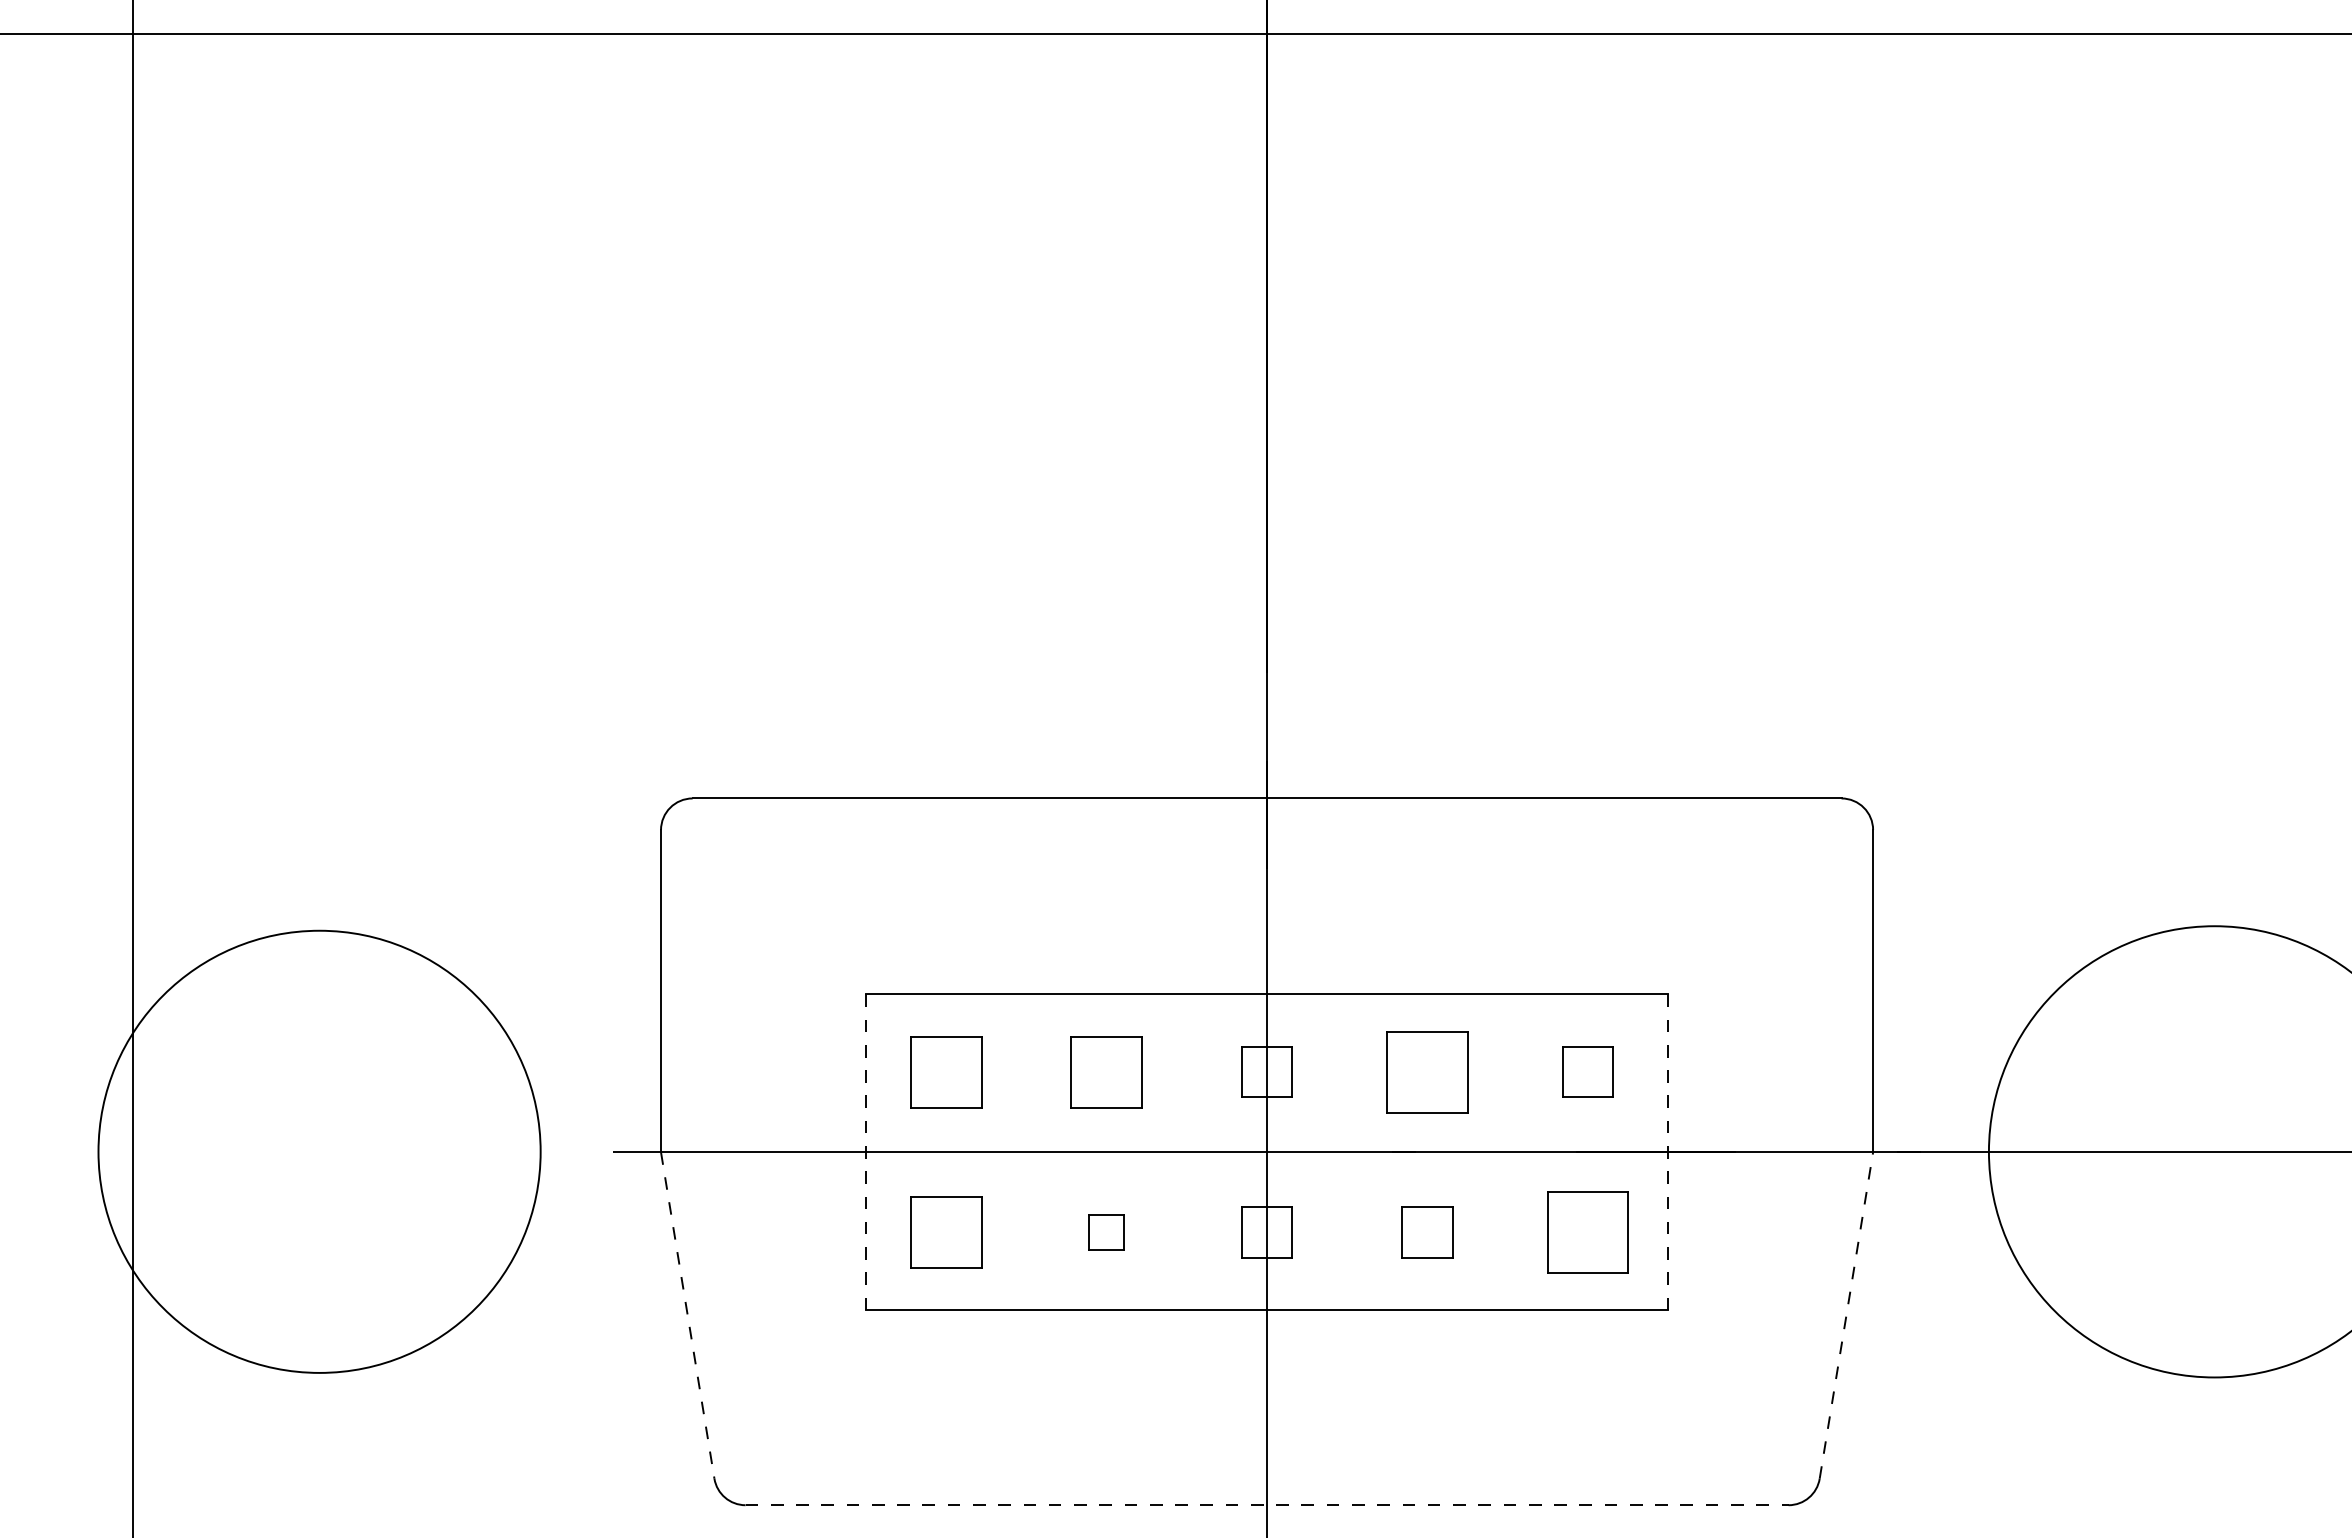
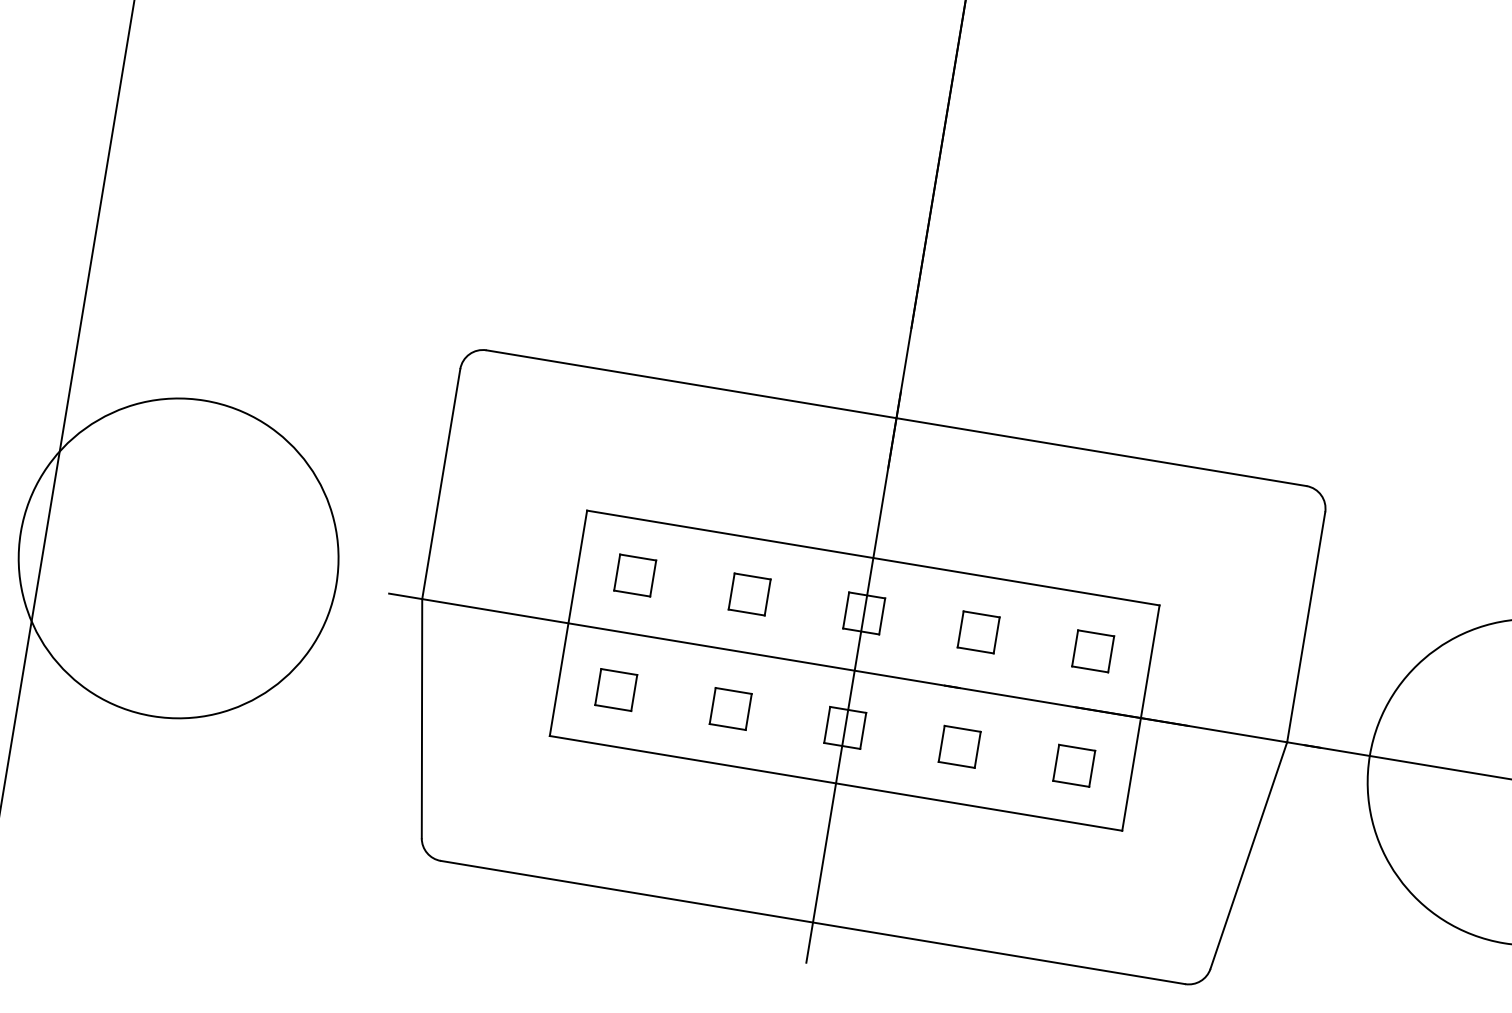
part: (945, 1071) -> (634, 575), size x0.71
part: (1106, 1071) -> (749, 594), size x0.71
part: (1427, 1071) -> (978, 631), size x0.62
line: (865, 1152) -> (568, 623), dashed -> solid
line: (1668, 1152) -> (1141, 718), dashed -> solid
part: (945, 1232) -> (615, 689), size x0.71
part: (1106, 1232) -> (730, 708), size x1.43
part: (1587, 1232) -> (1073, 765), size x0.62
line: (1846, 1315) -> (1248, 855), dashed -> solid
line: (687, 1316) -> (421, 719), dashed -> solid
line: (1267, 1505) -> (813, 922), dashed -> solid

